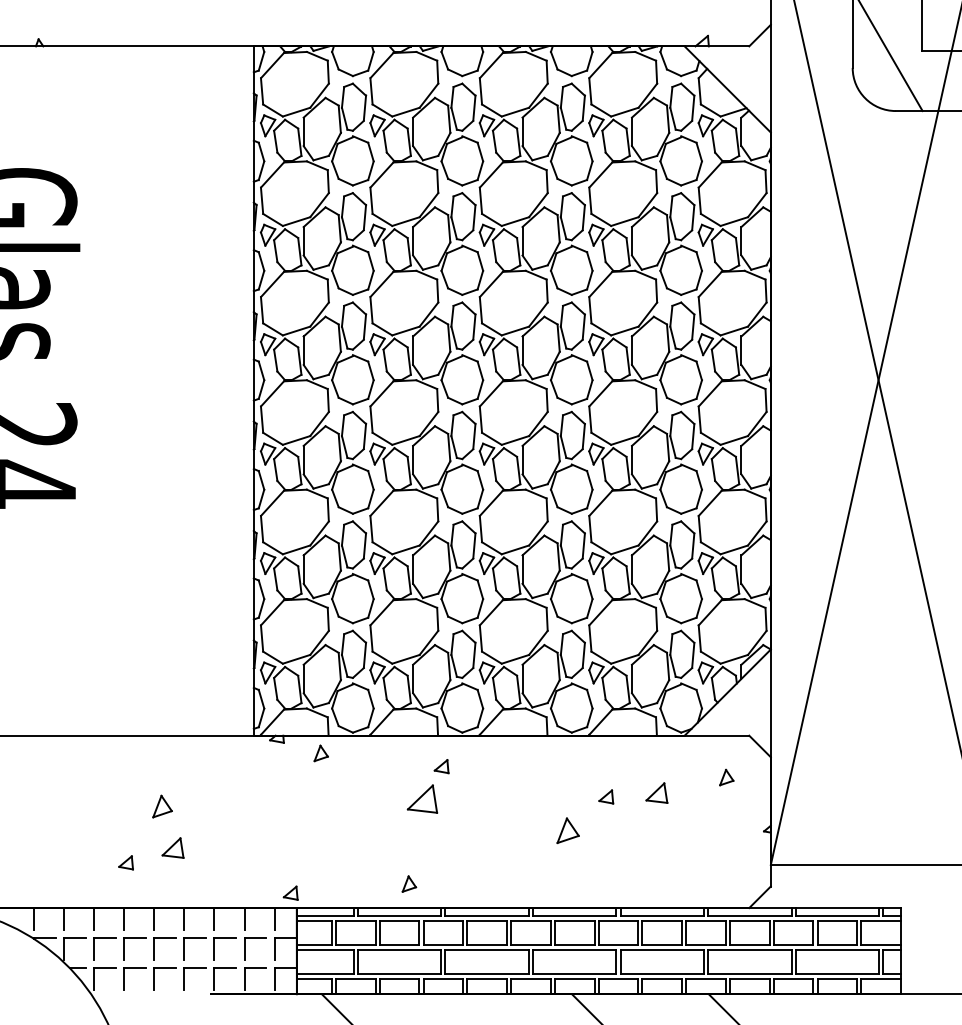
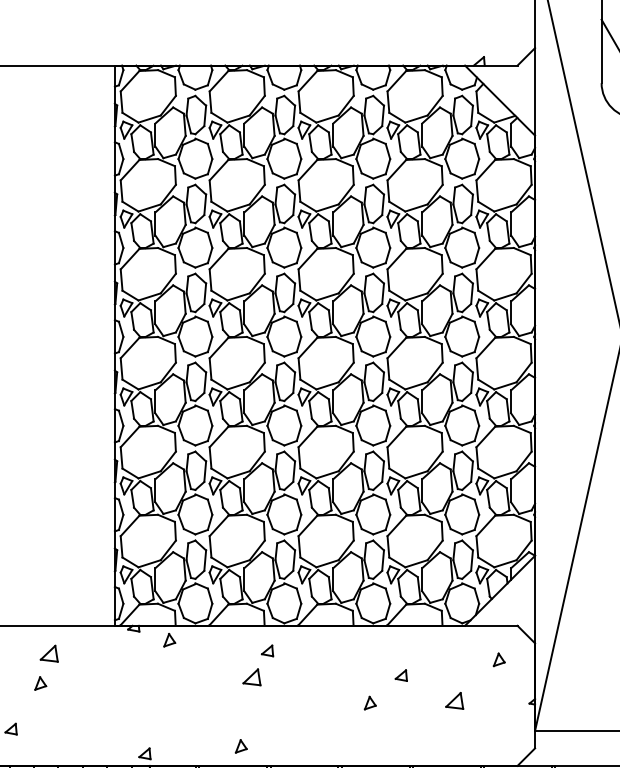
part: (656, 792) -> (454, 700), moved
part: (422, 798) -> (251, 676), size x0.71
part: (162, 806) -> (40, 683), size x0.71
part: (567, 830) -> (369, 702), size x0.62
part: (172, 847) -> (48, 653), moved

